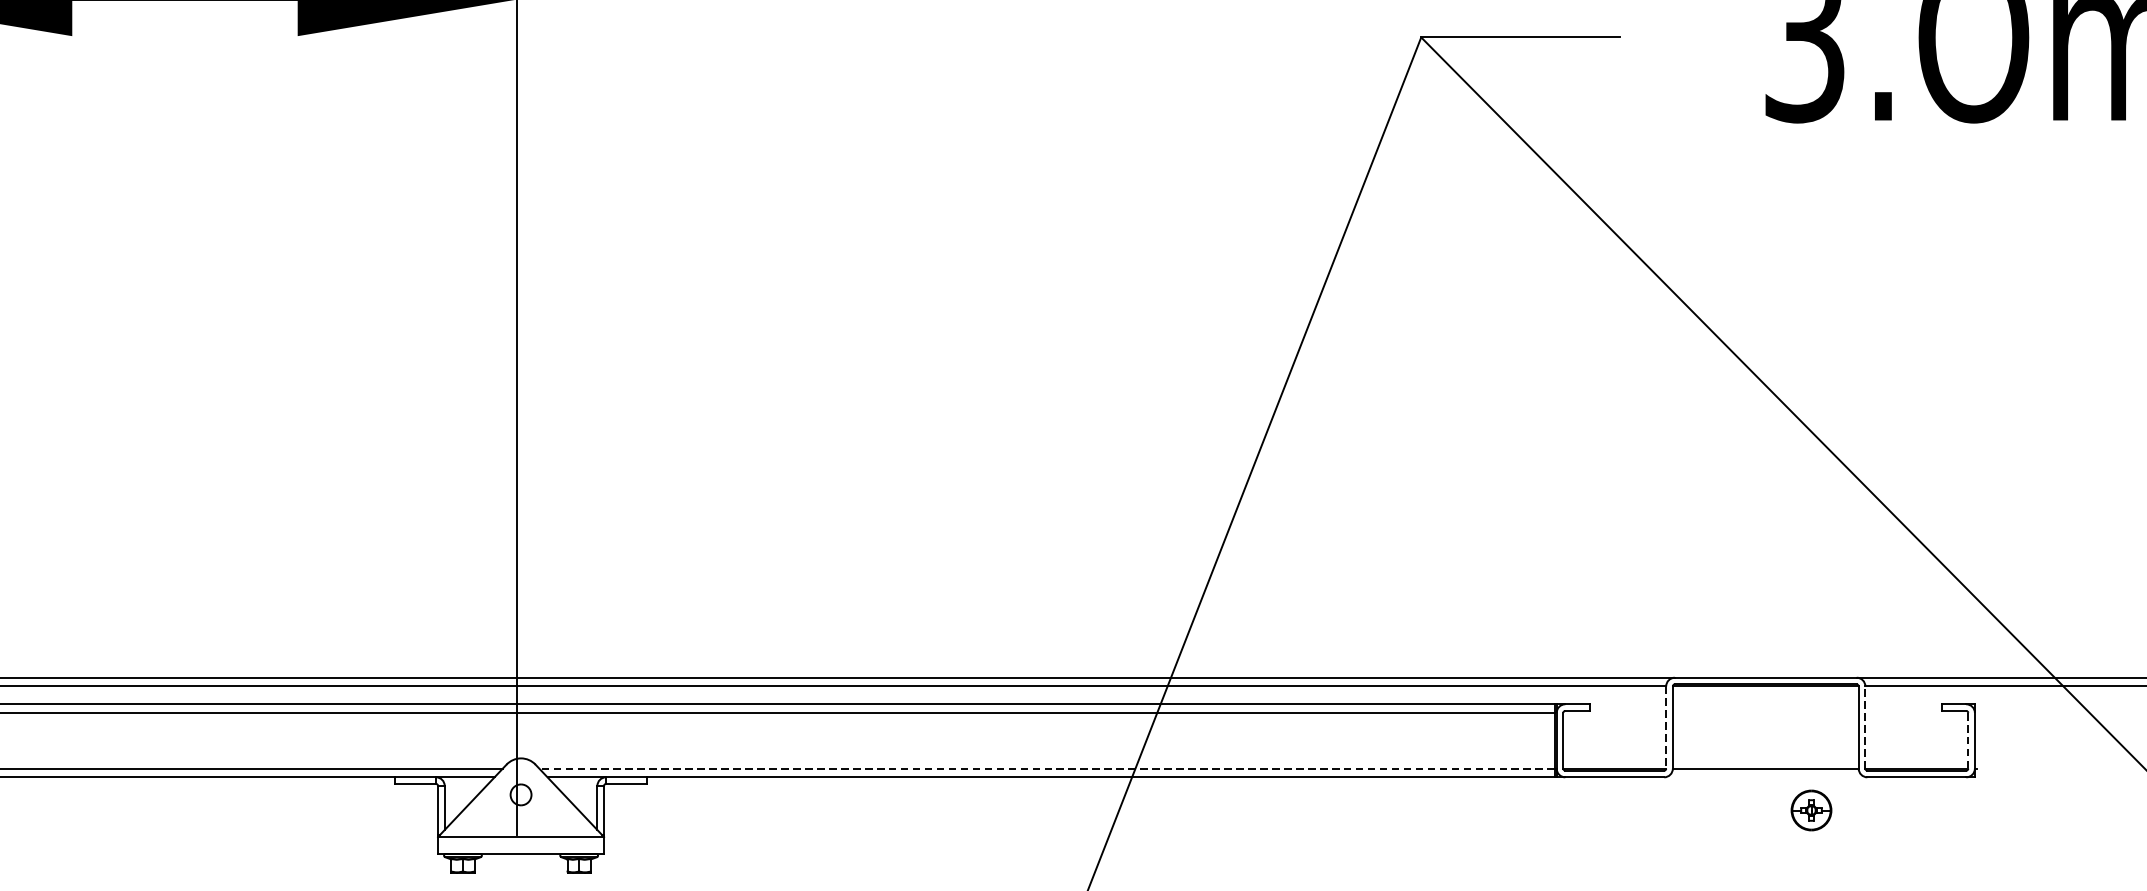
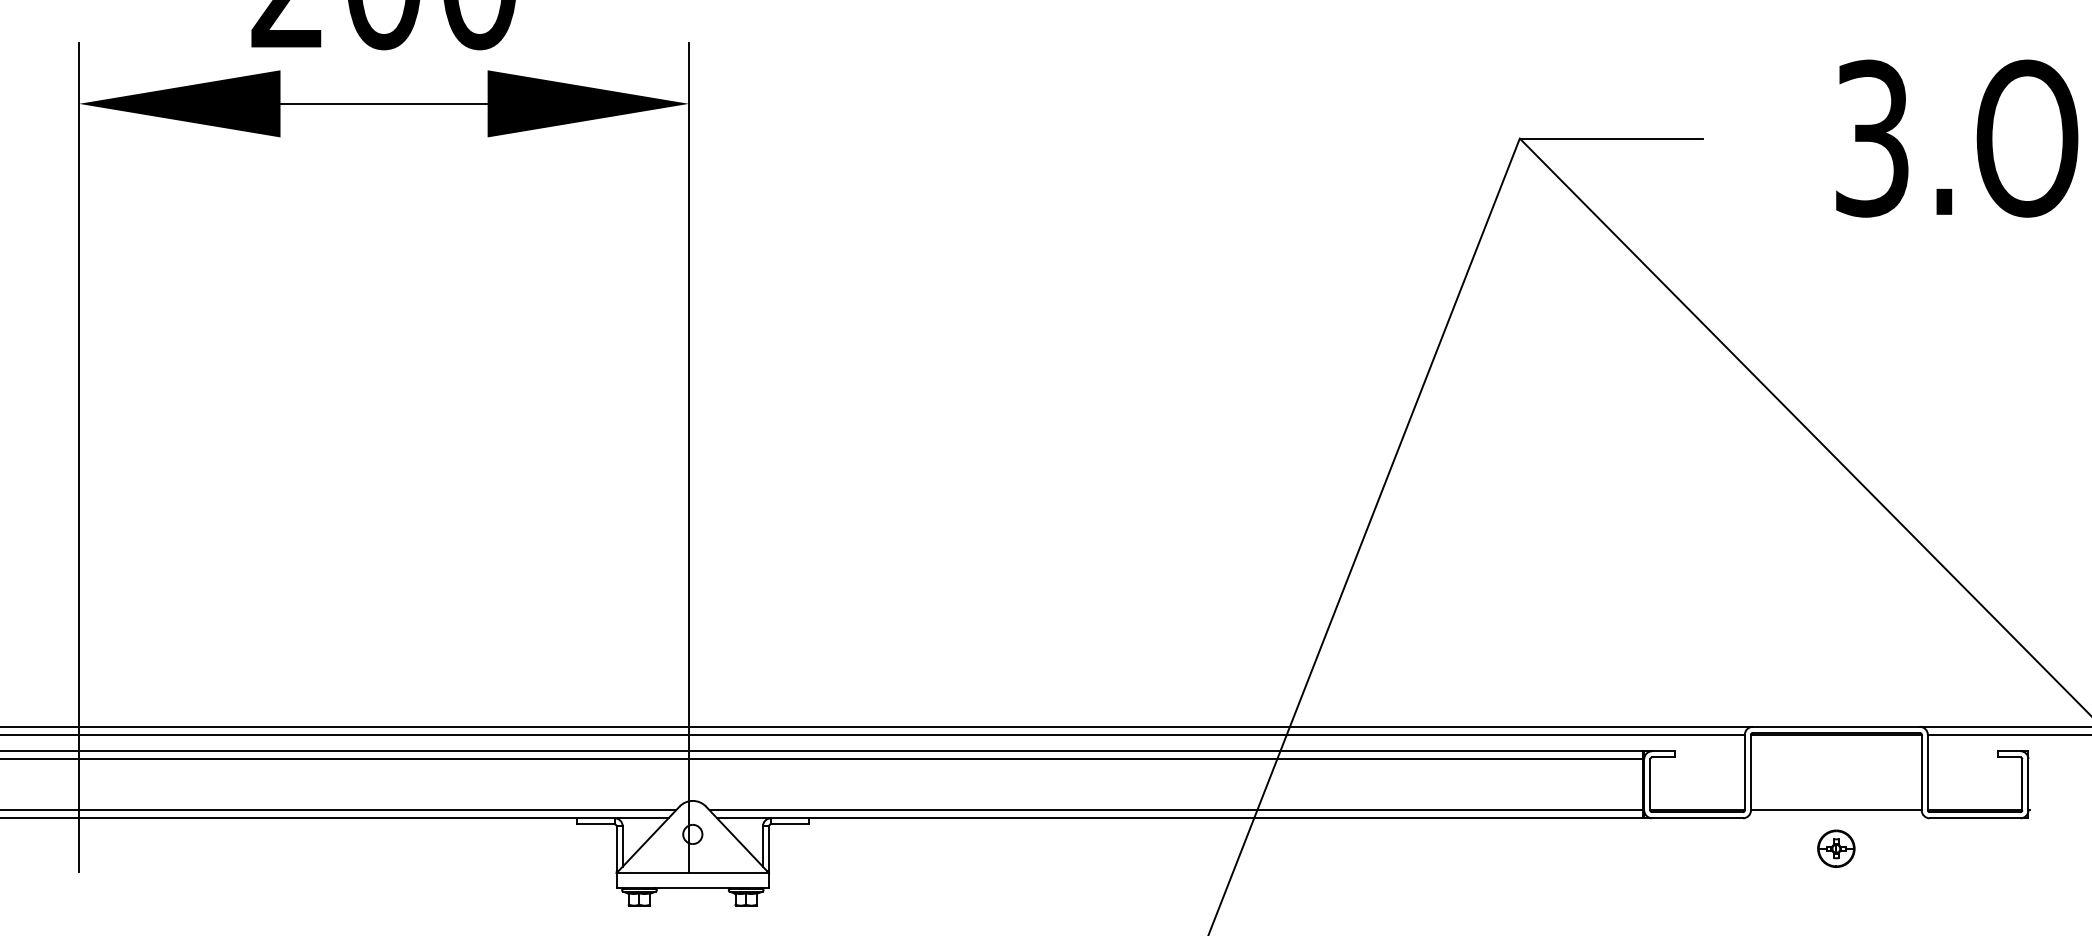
line: (1665, 727) -> (1744, 772), dashed -> solid
line: (1865, 727) -> (1927, 772), dashed -> solid
line: (1968, 740) -> (2022, 784), dashed -> solid
line: (1047, 768) -> (1176, 810), dashed -> solid
part: (1811, 810) -> (1836, 848), moved

